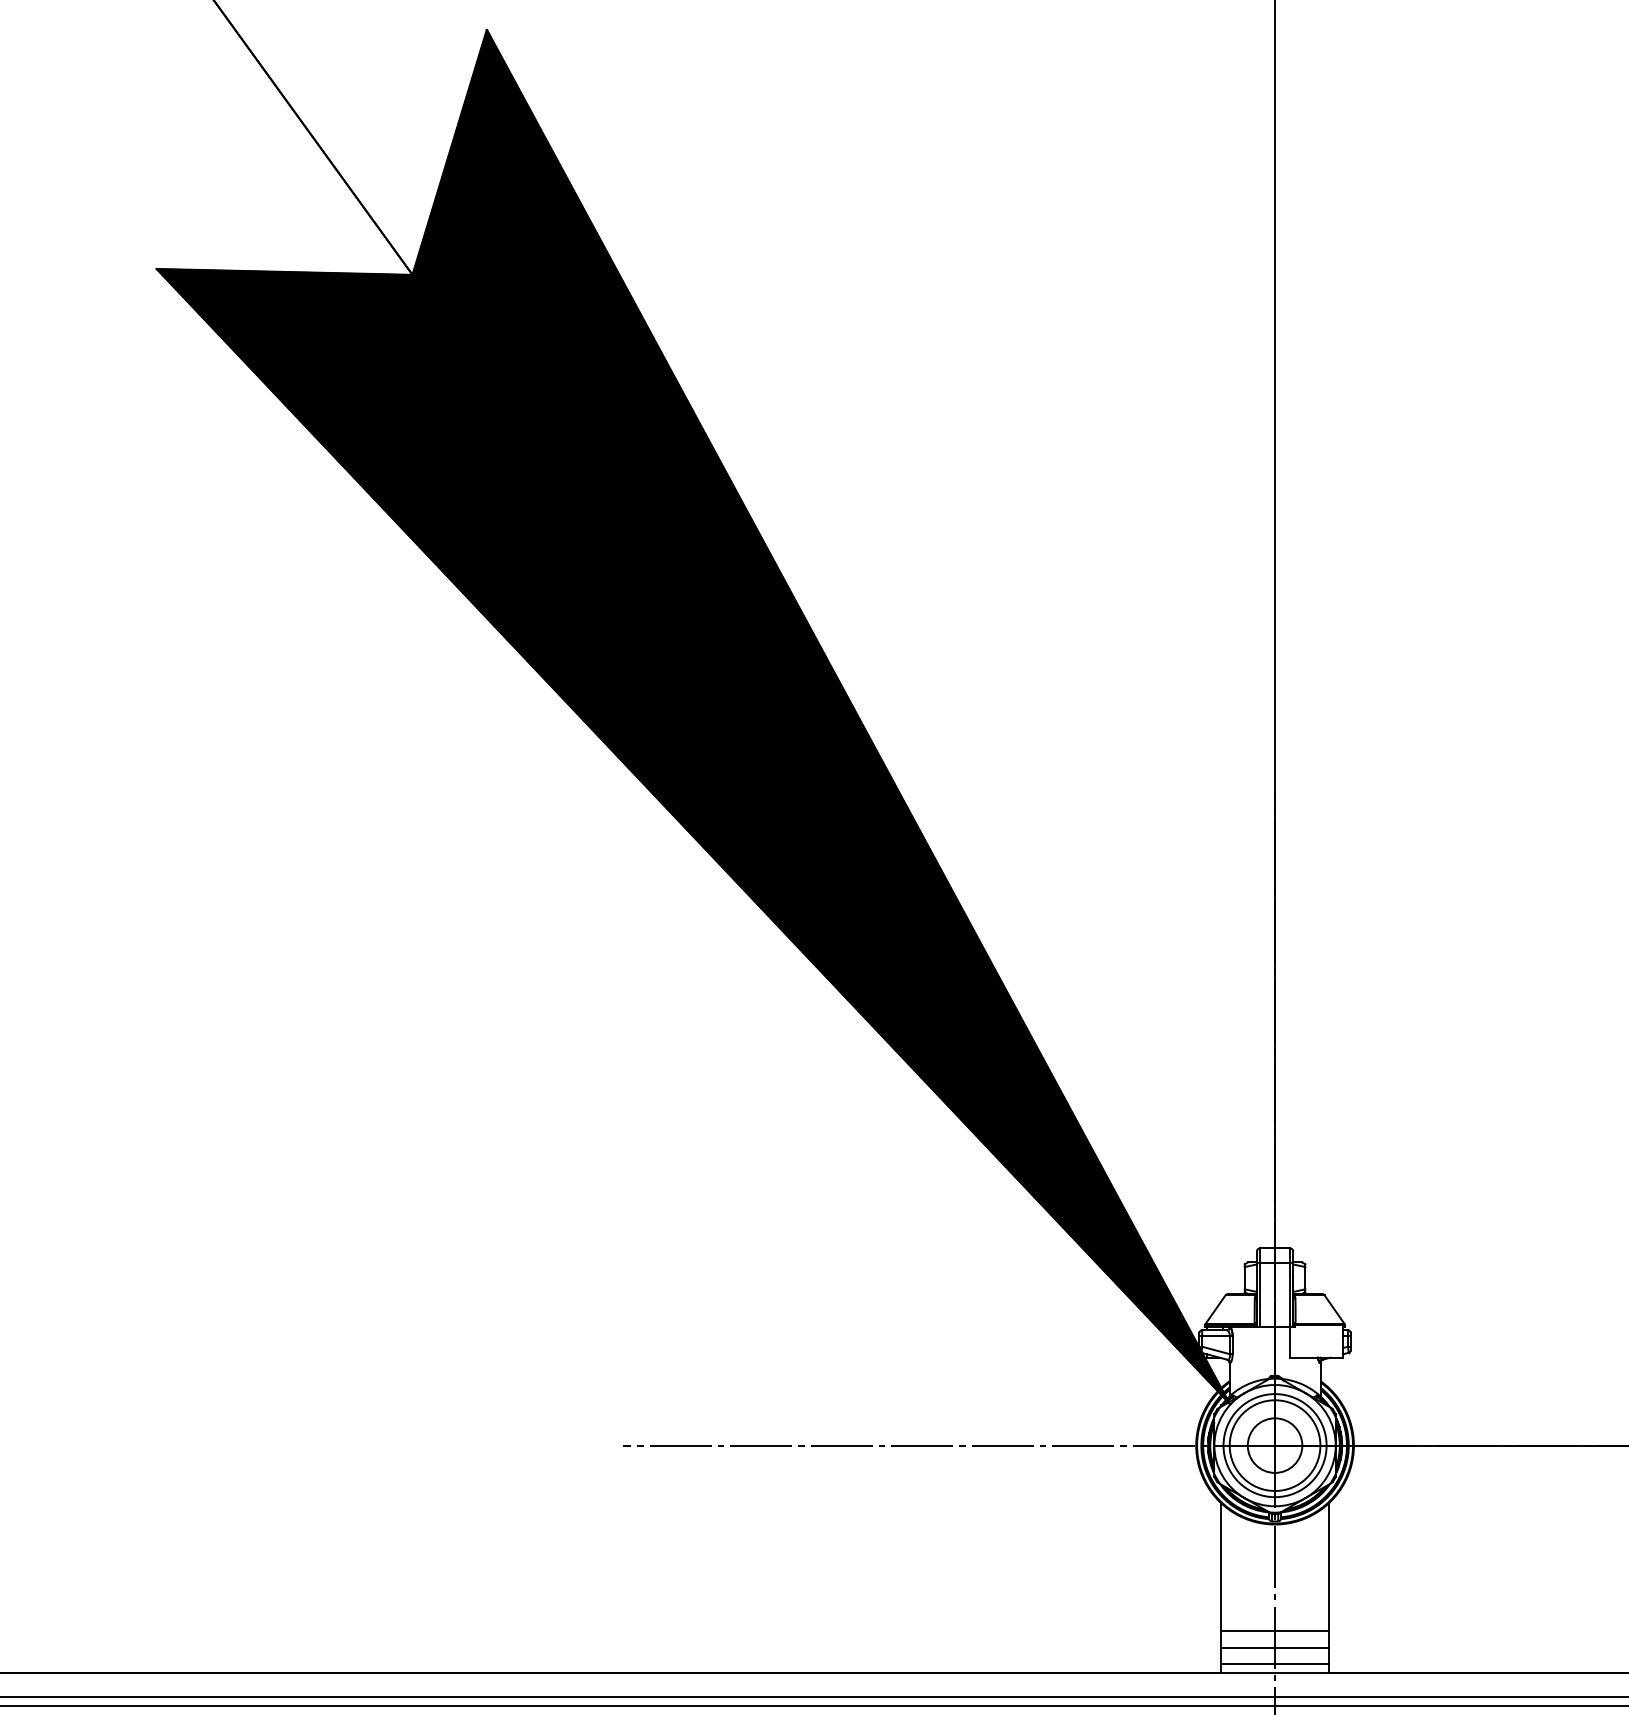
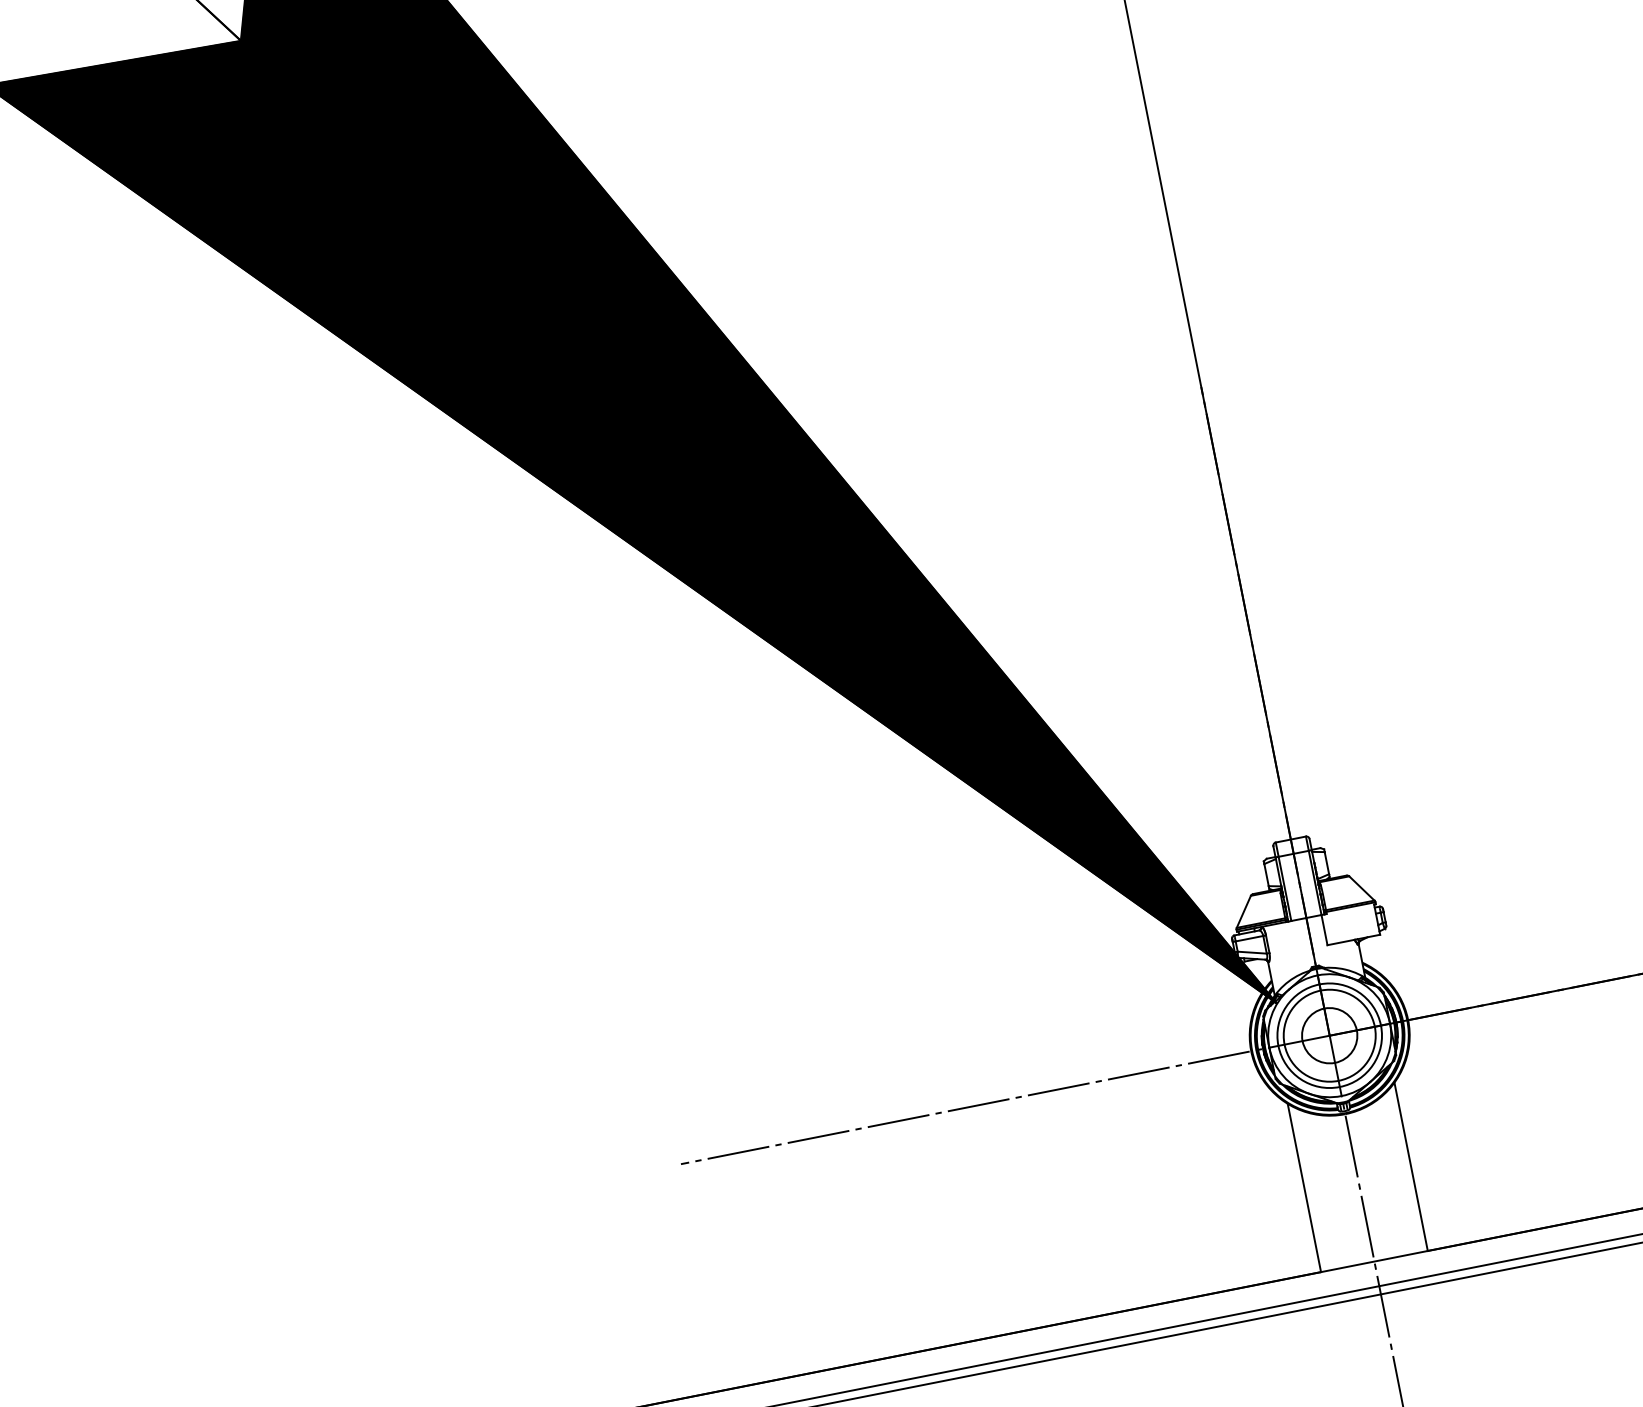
line: (1274, 1631) -> (1365, 1220), removed
line: (1274, 1647) -> (1368, 1236), removed
line: (1274, 1664) -> (1372, 1253), removed

